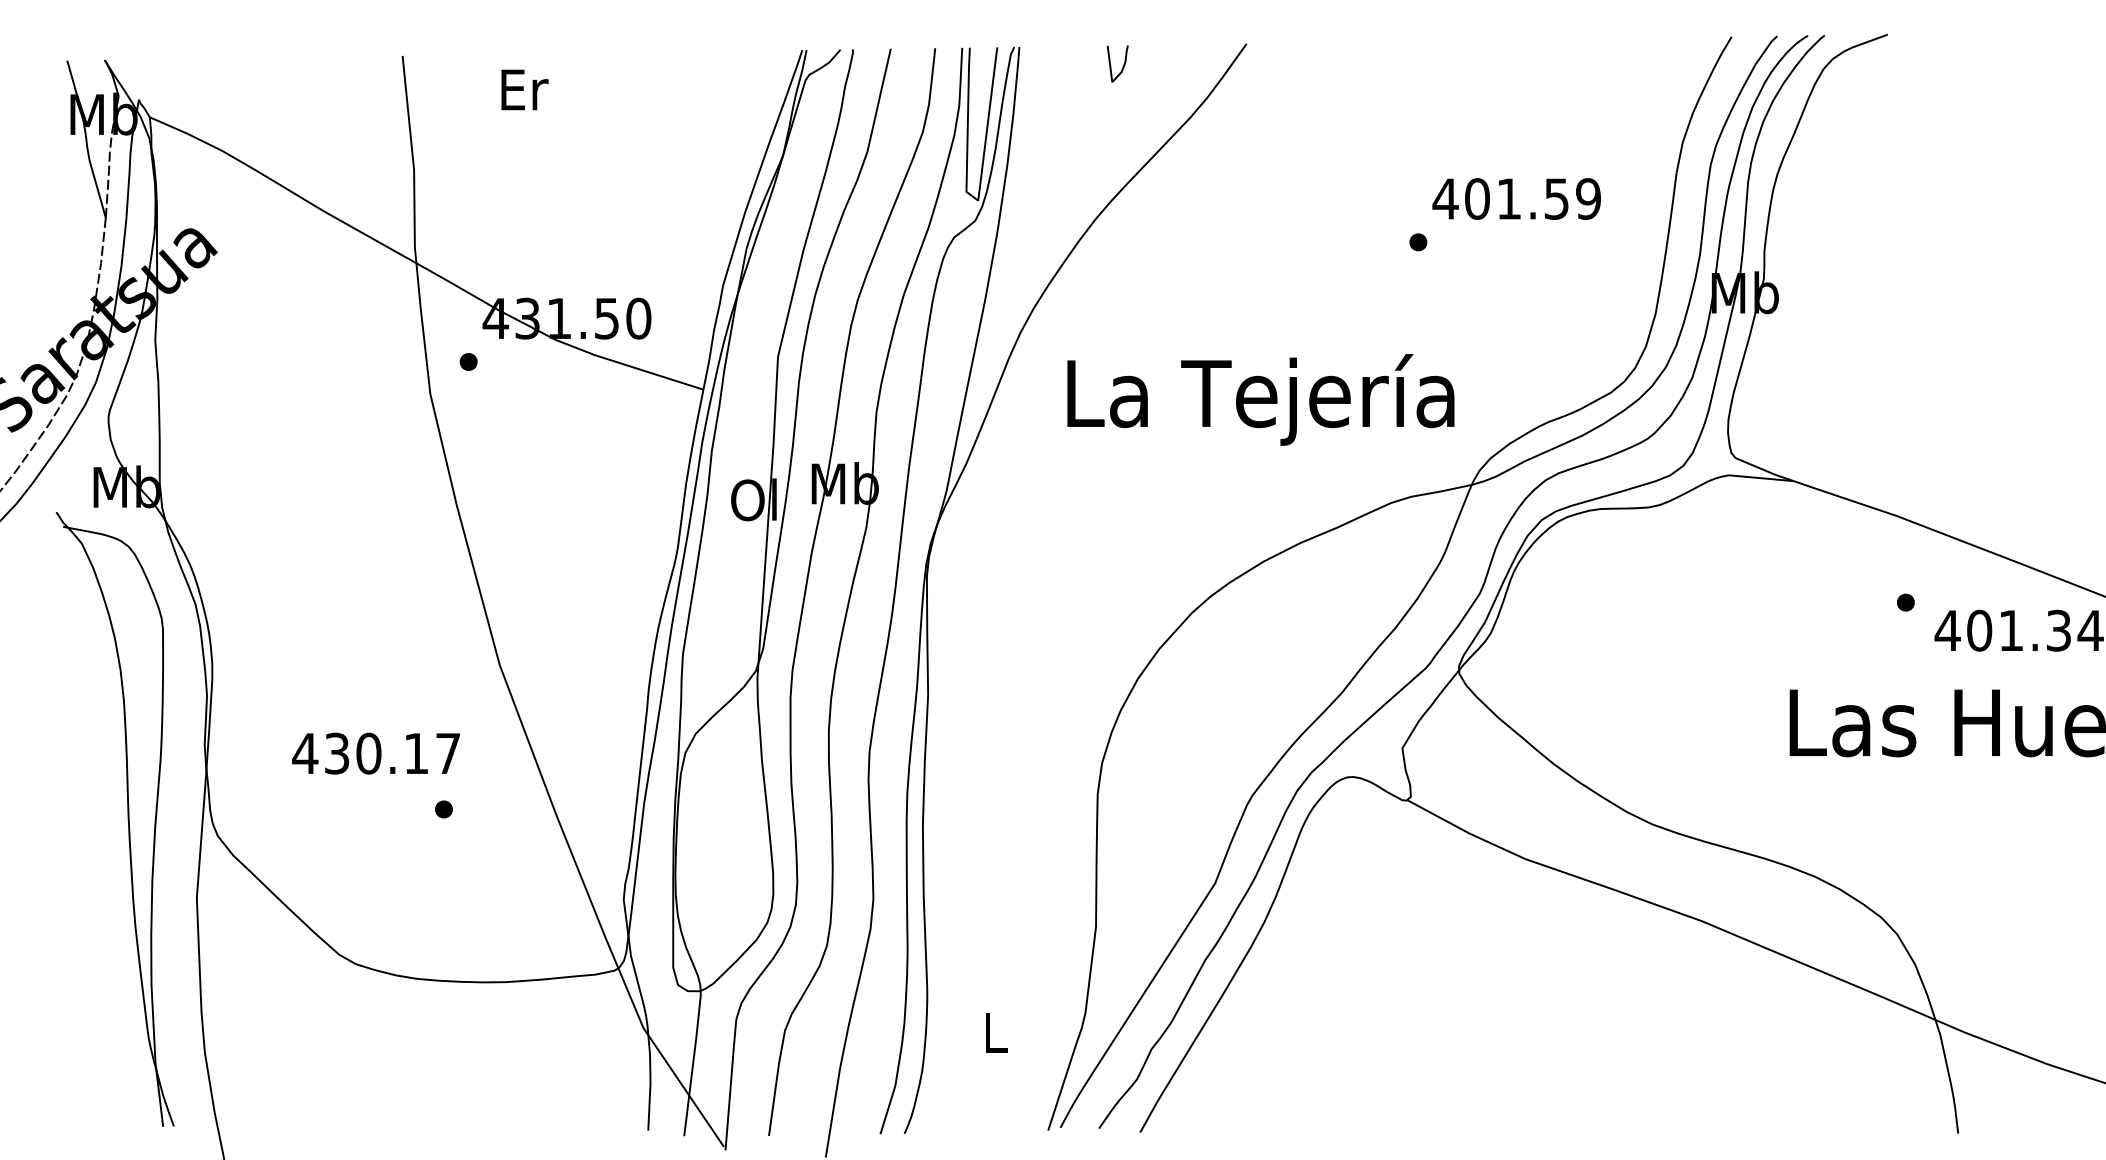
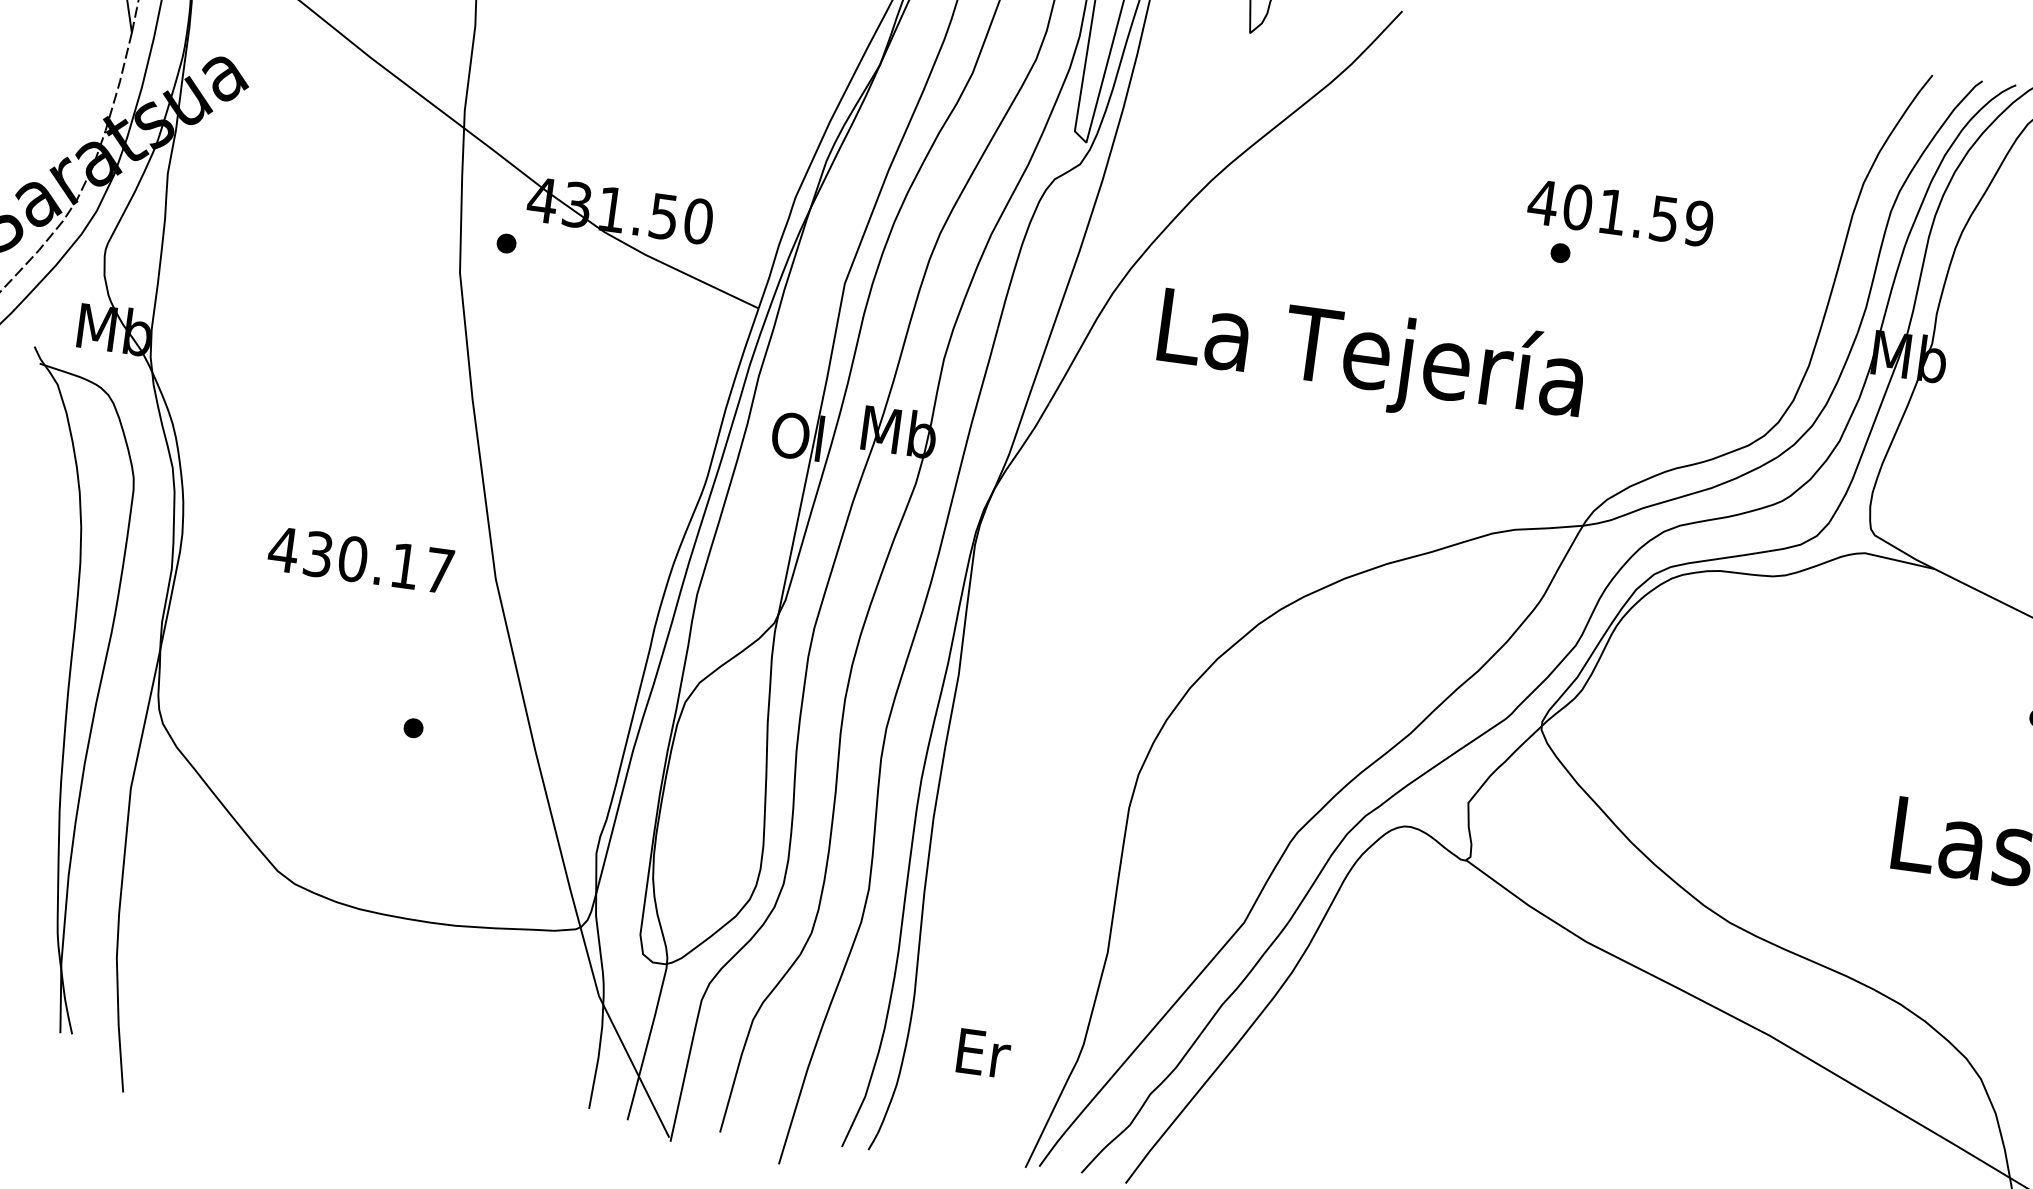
text: (1516, 198) -> (1620, 212), moved
text: (1260, 399) -> (1370, 358), moved
text: (375, 753) -> (360, 559), moved
text: (996, 1032) -> (983, 1053), L -> Er

